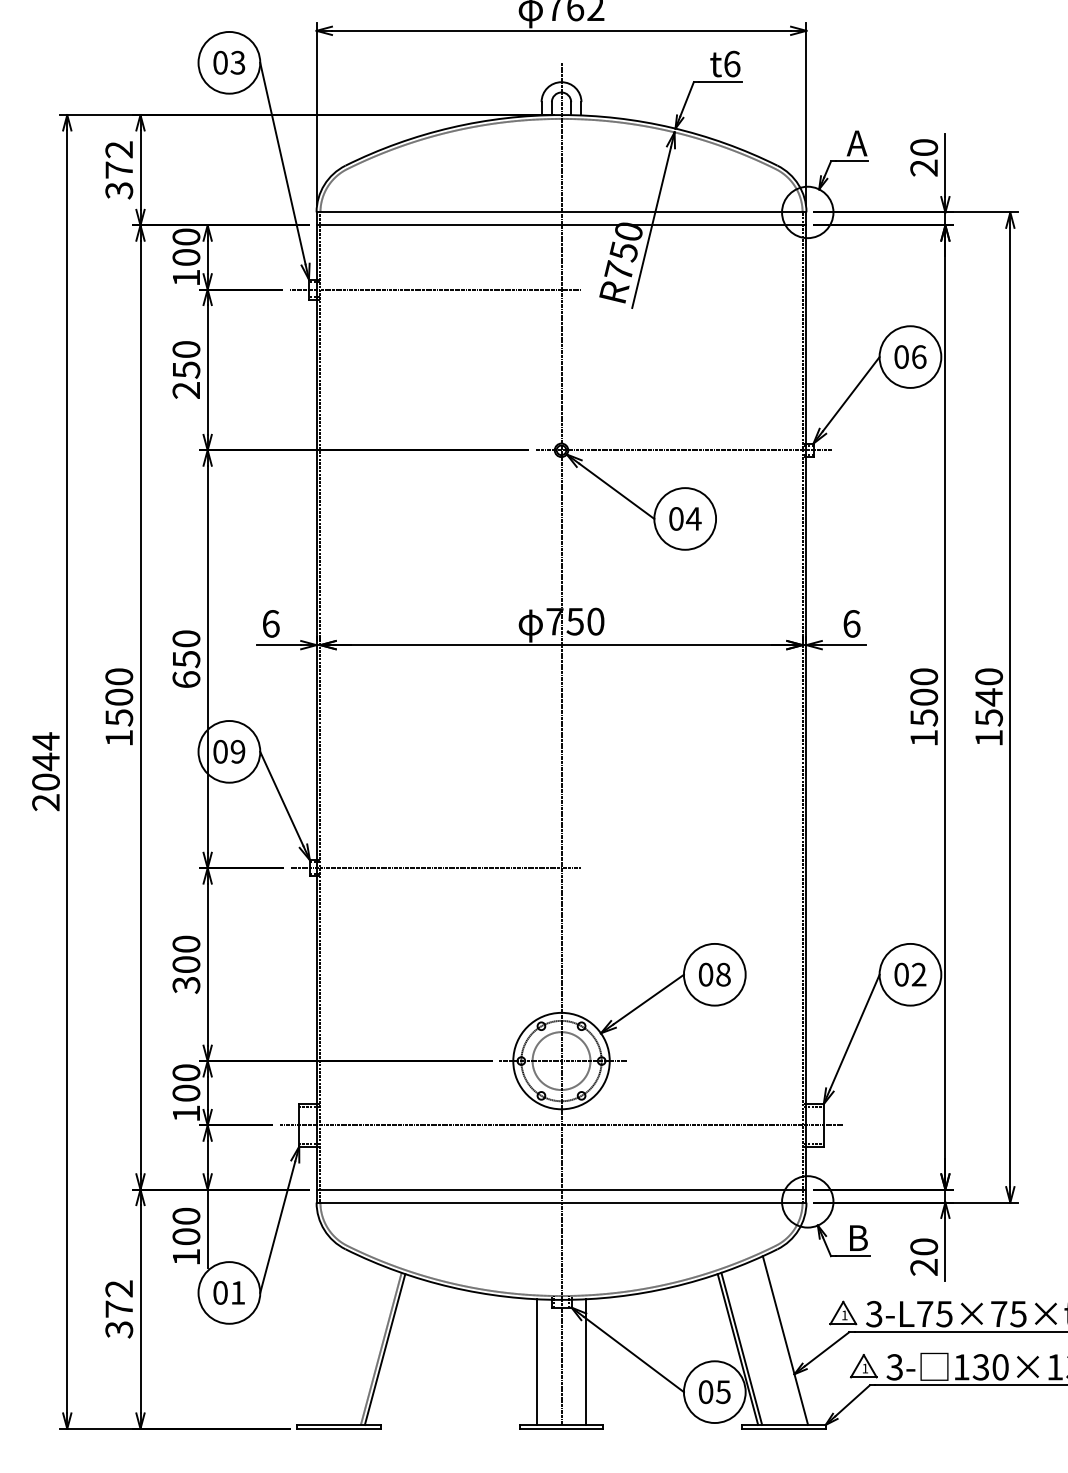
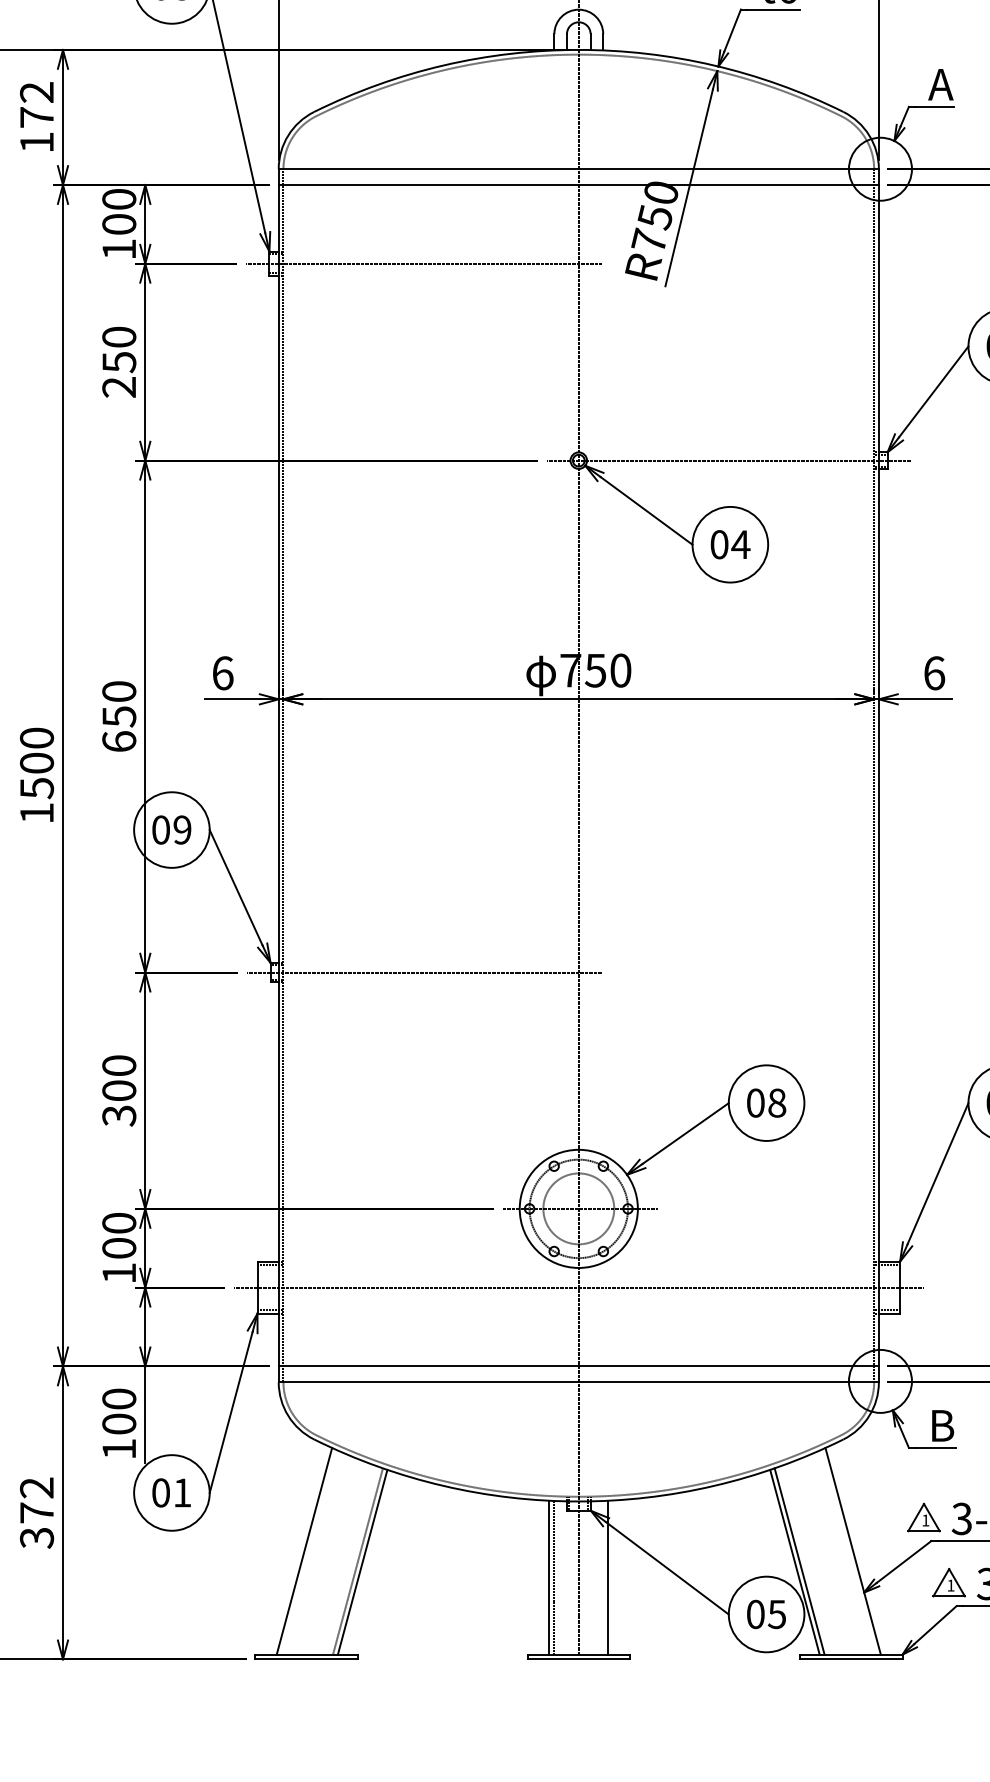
text: (119, 190) -> (37, 142), 372 -> 172
line: (337, 1340) -> (304, 1551), added
line: (541, 1361) -> (554, 1576), added

